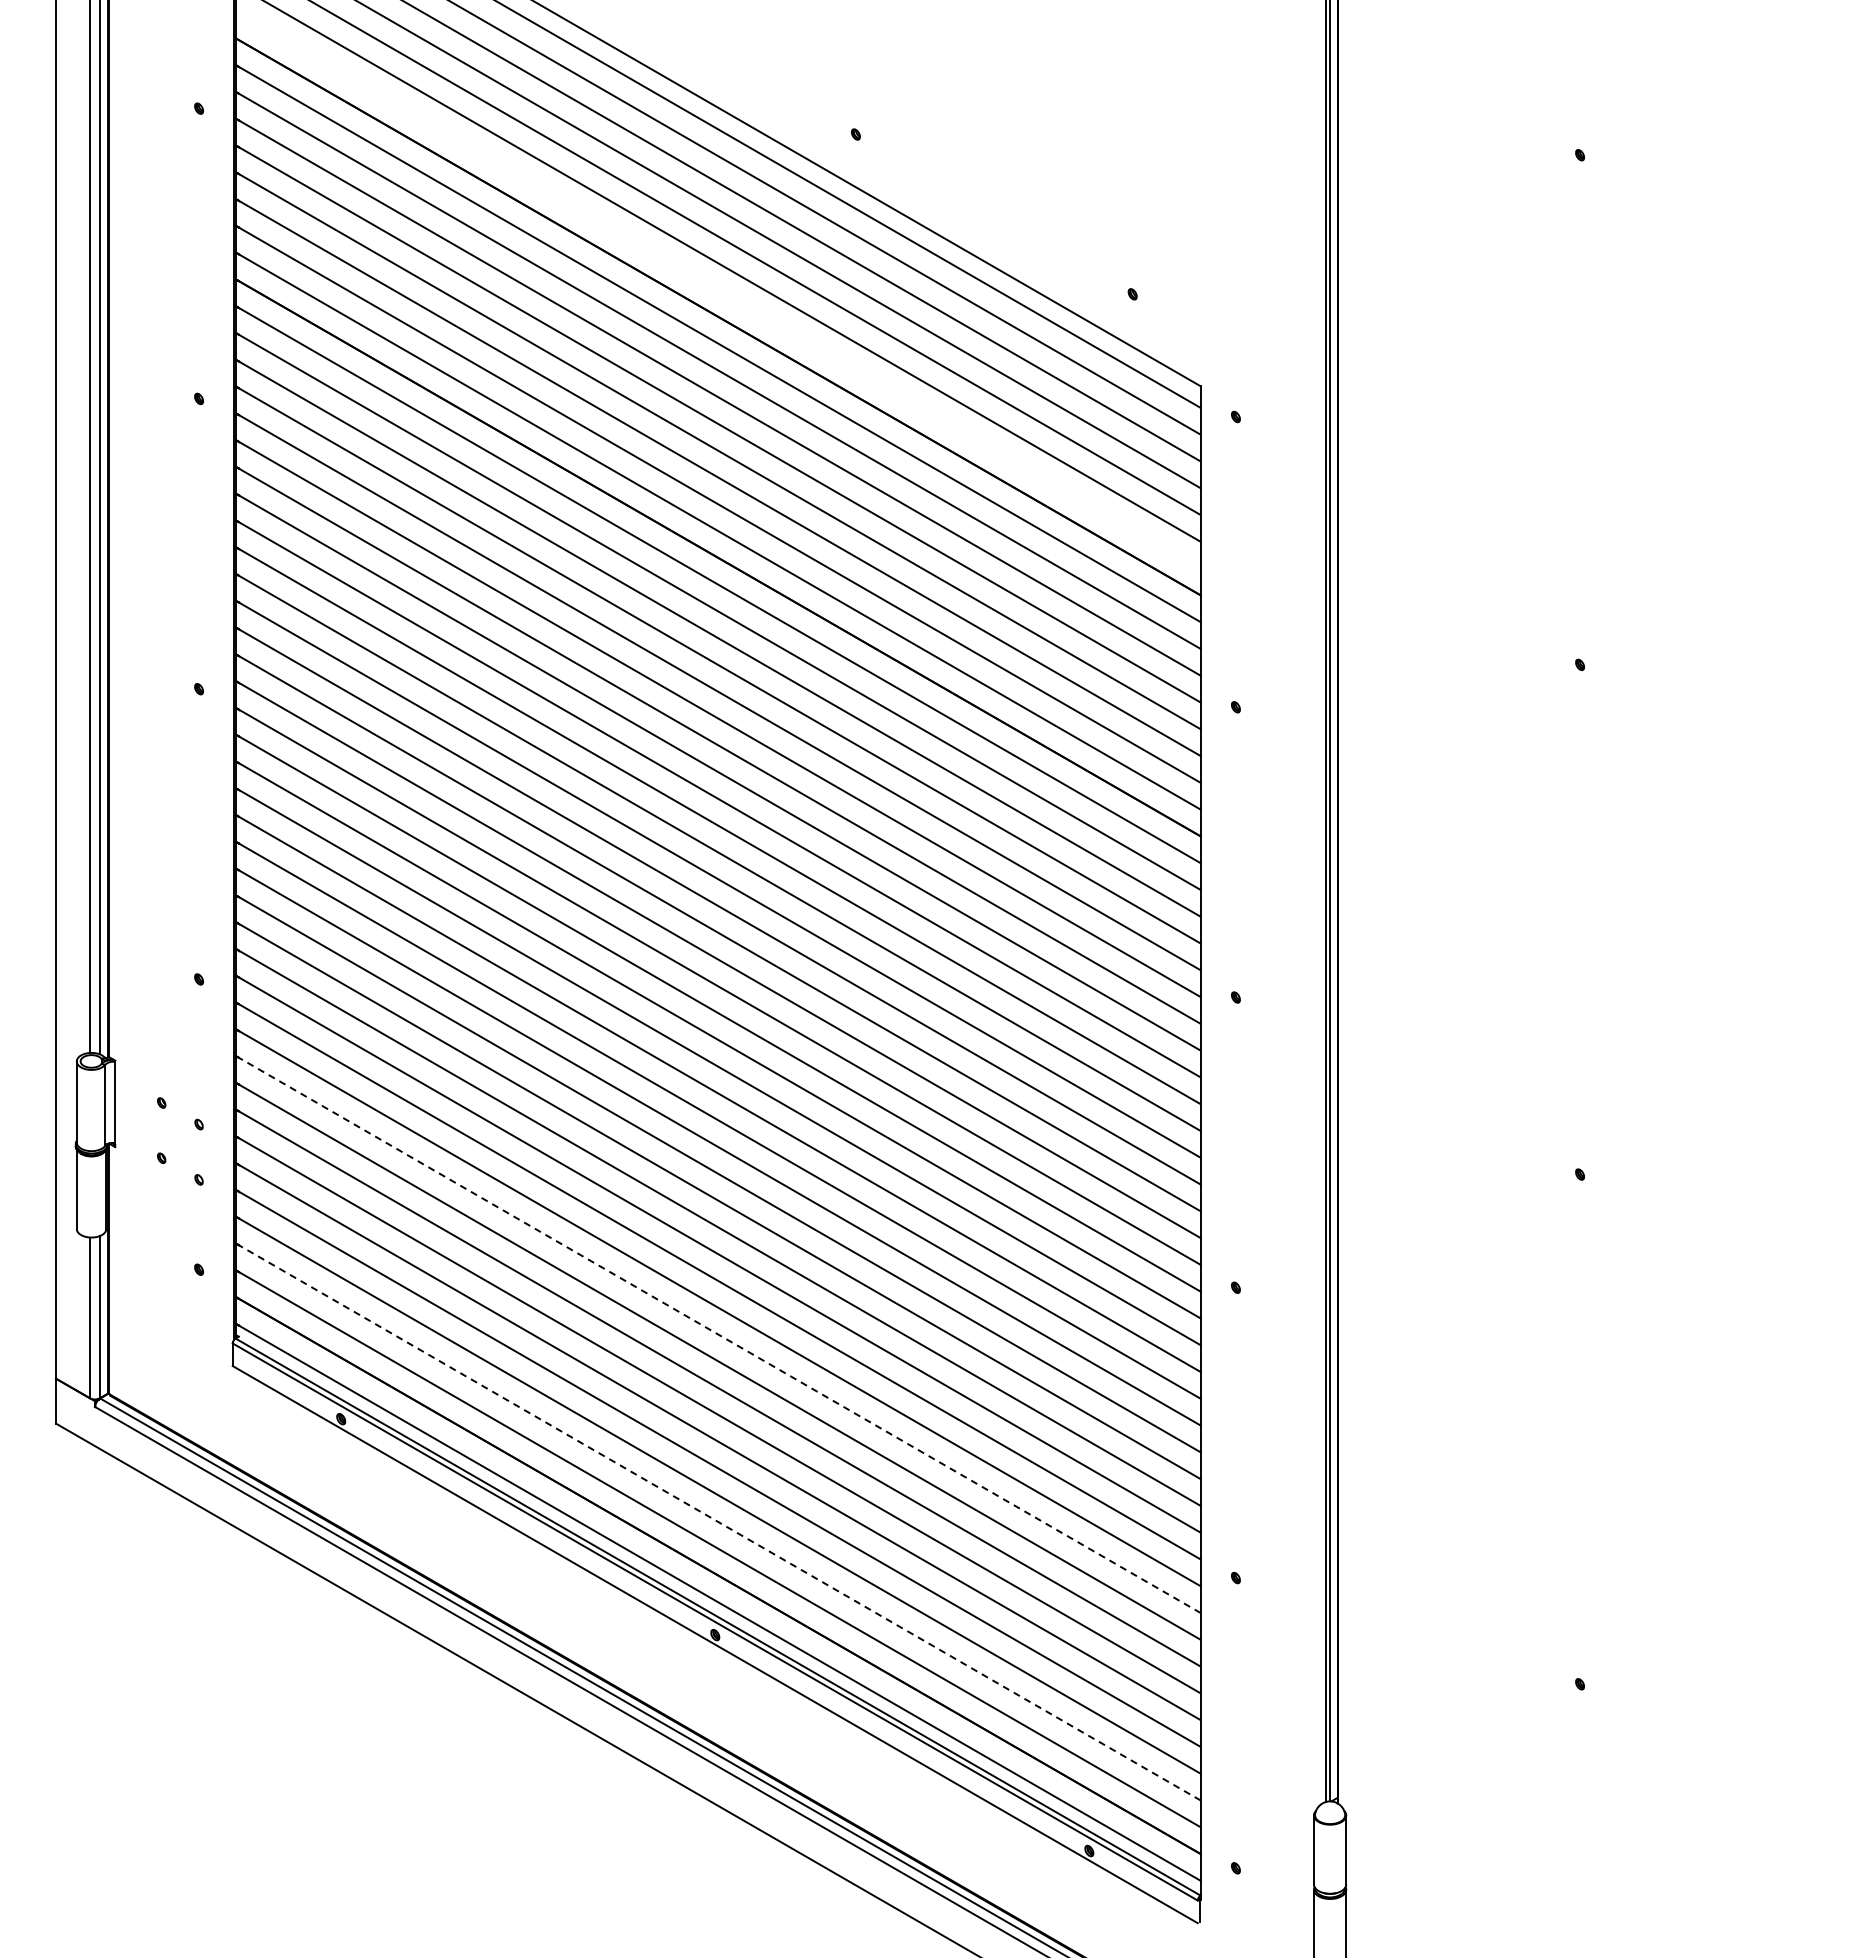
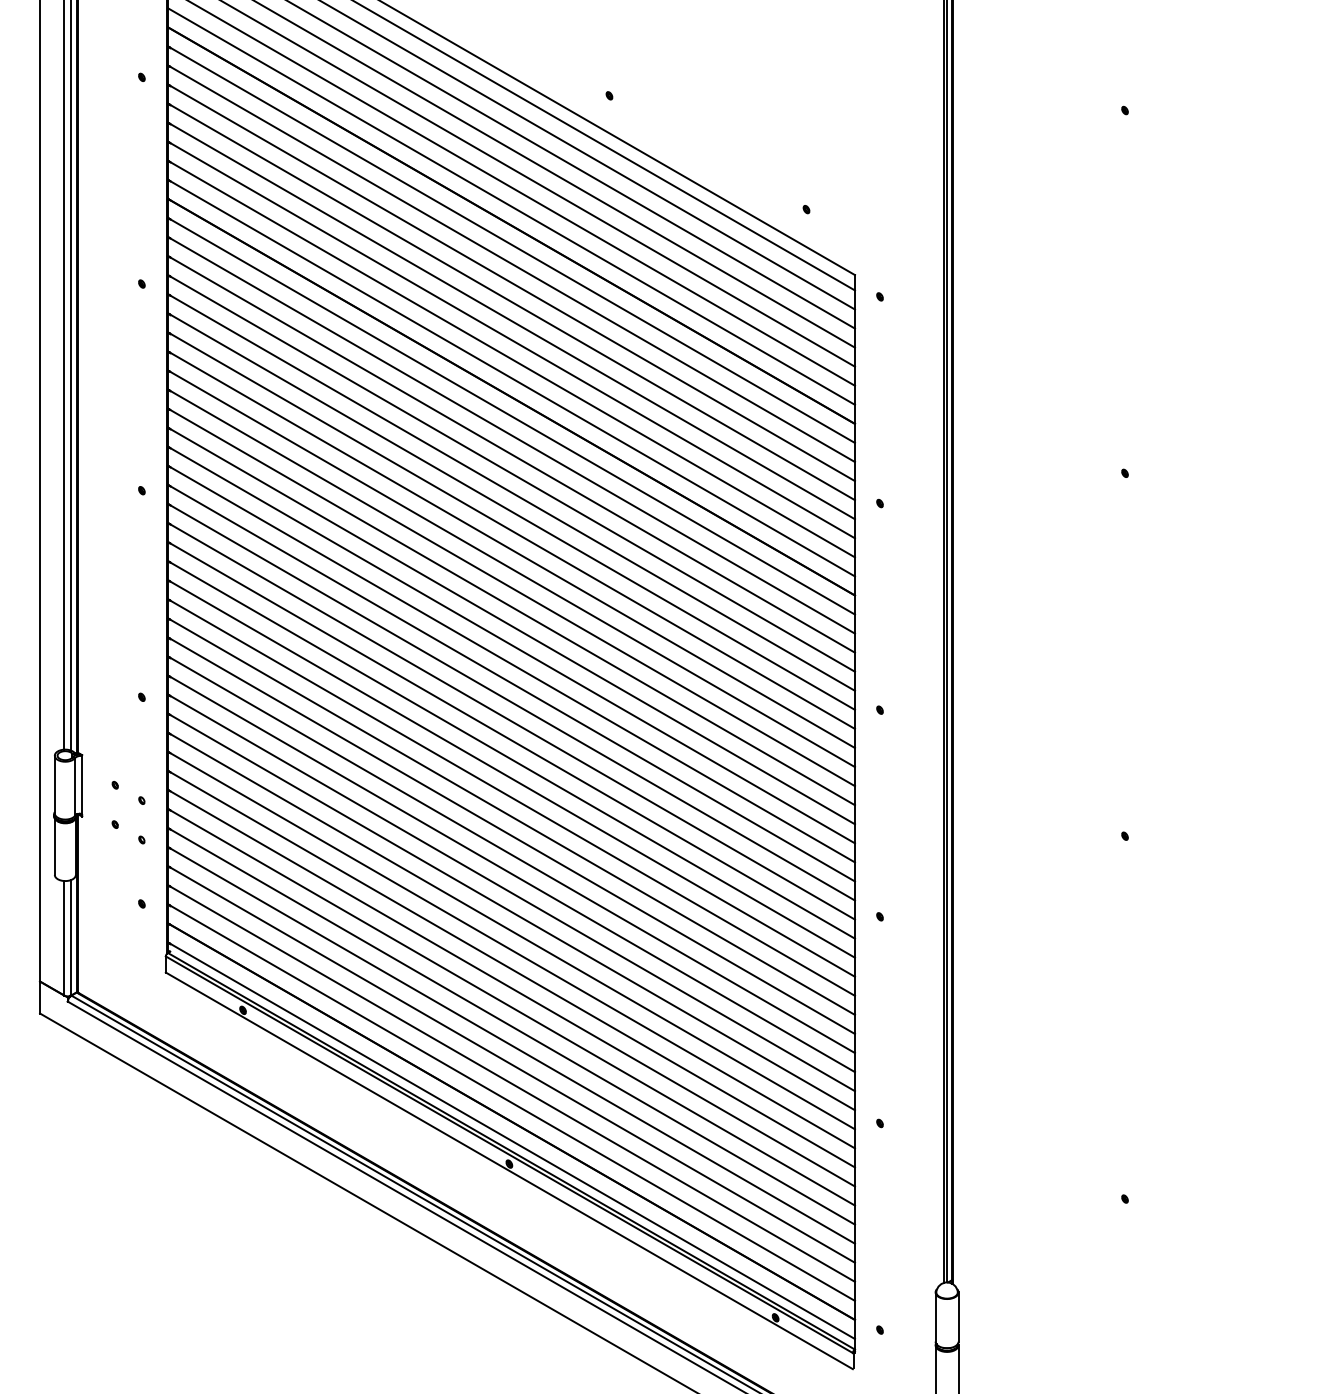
line: (718, 289) -> (511, 206), added
line: (718, 1334) -> (511, 950), dashed -> solid
line: (718, 1522) -> (511, 1083), dashed -> solid

